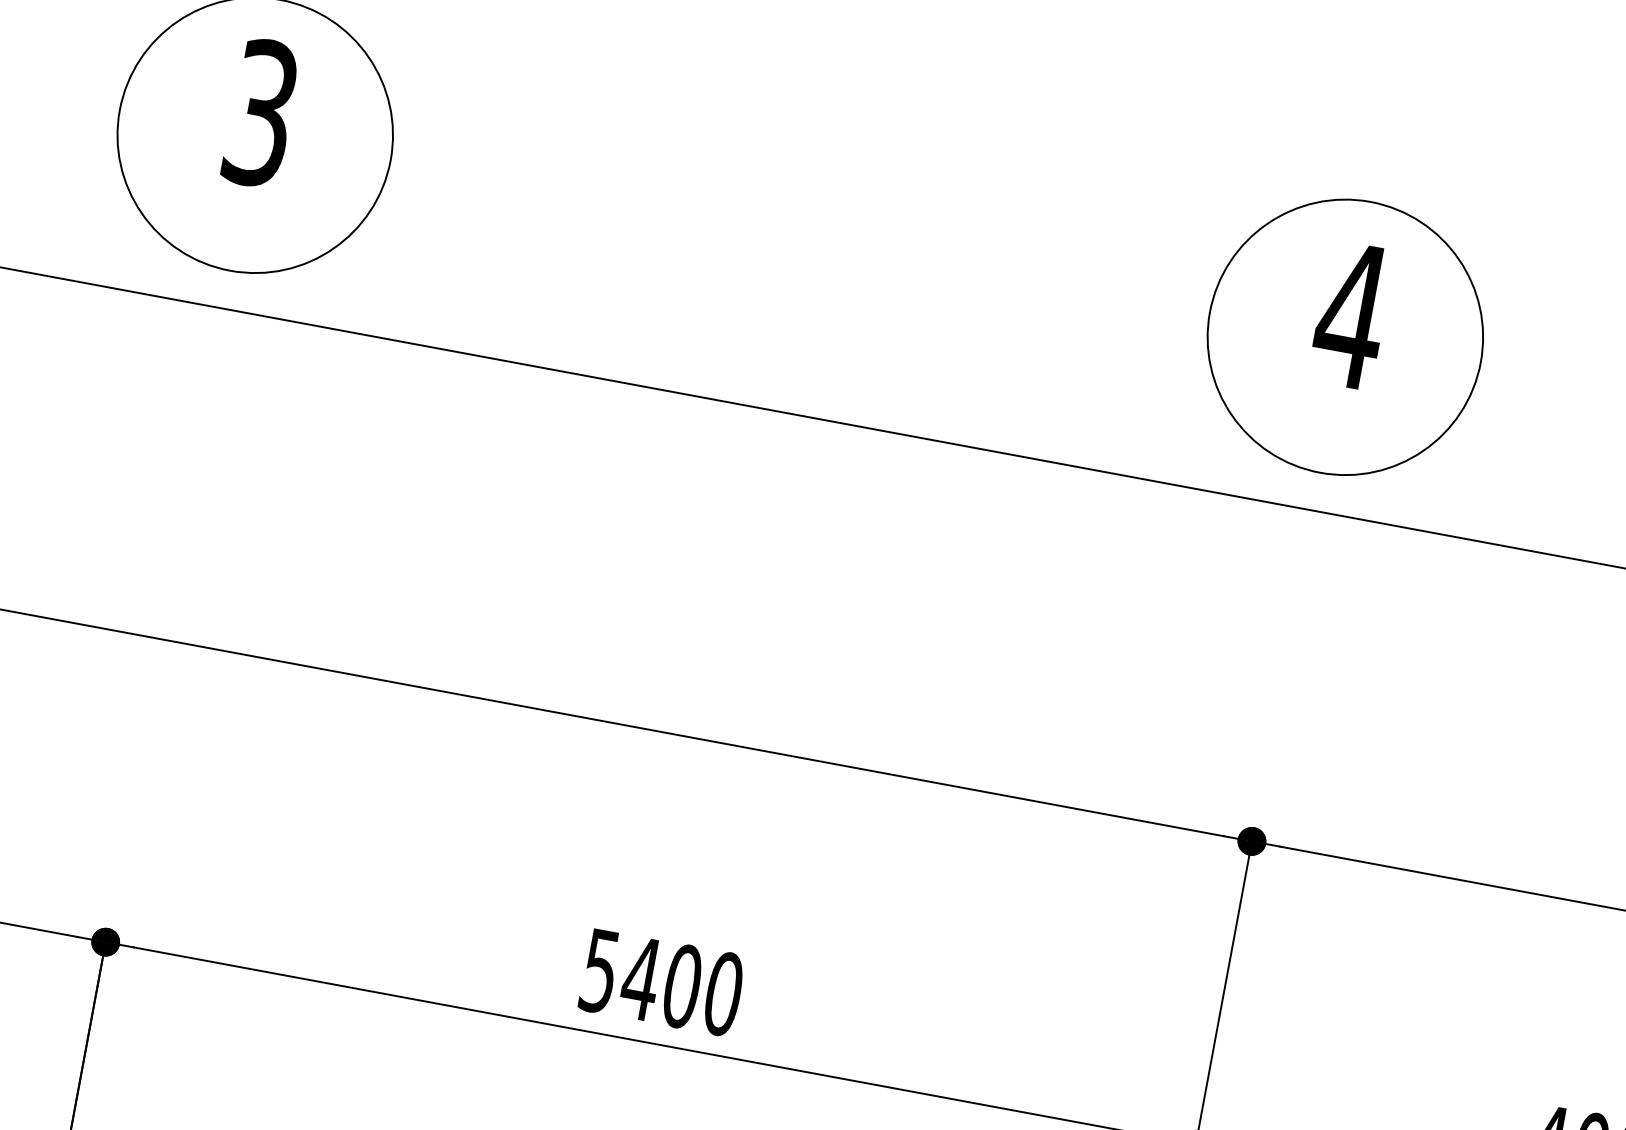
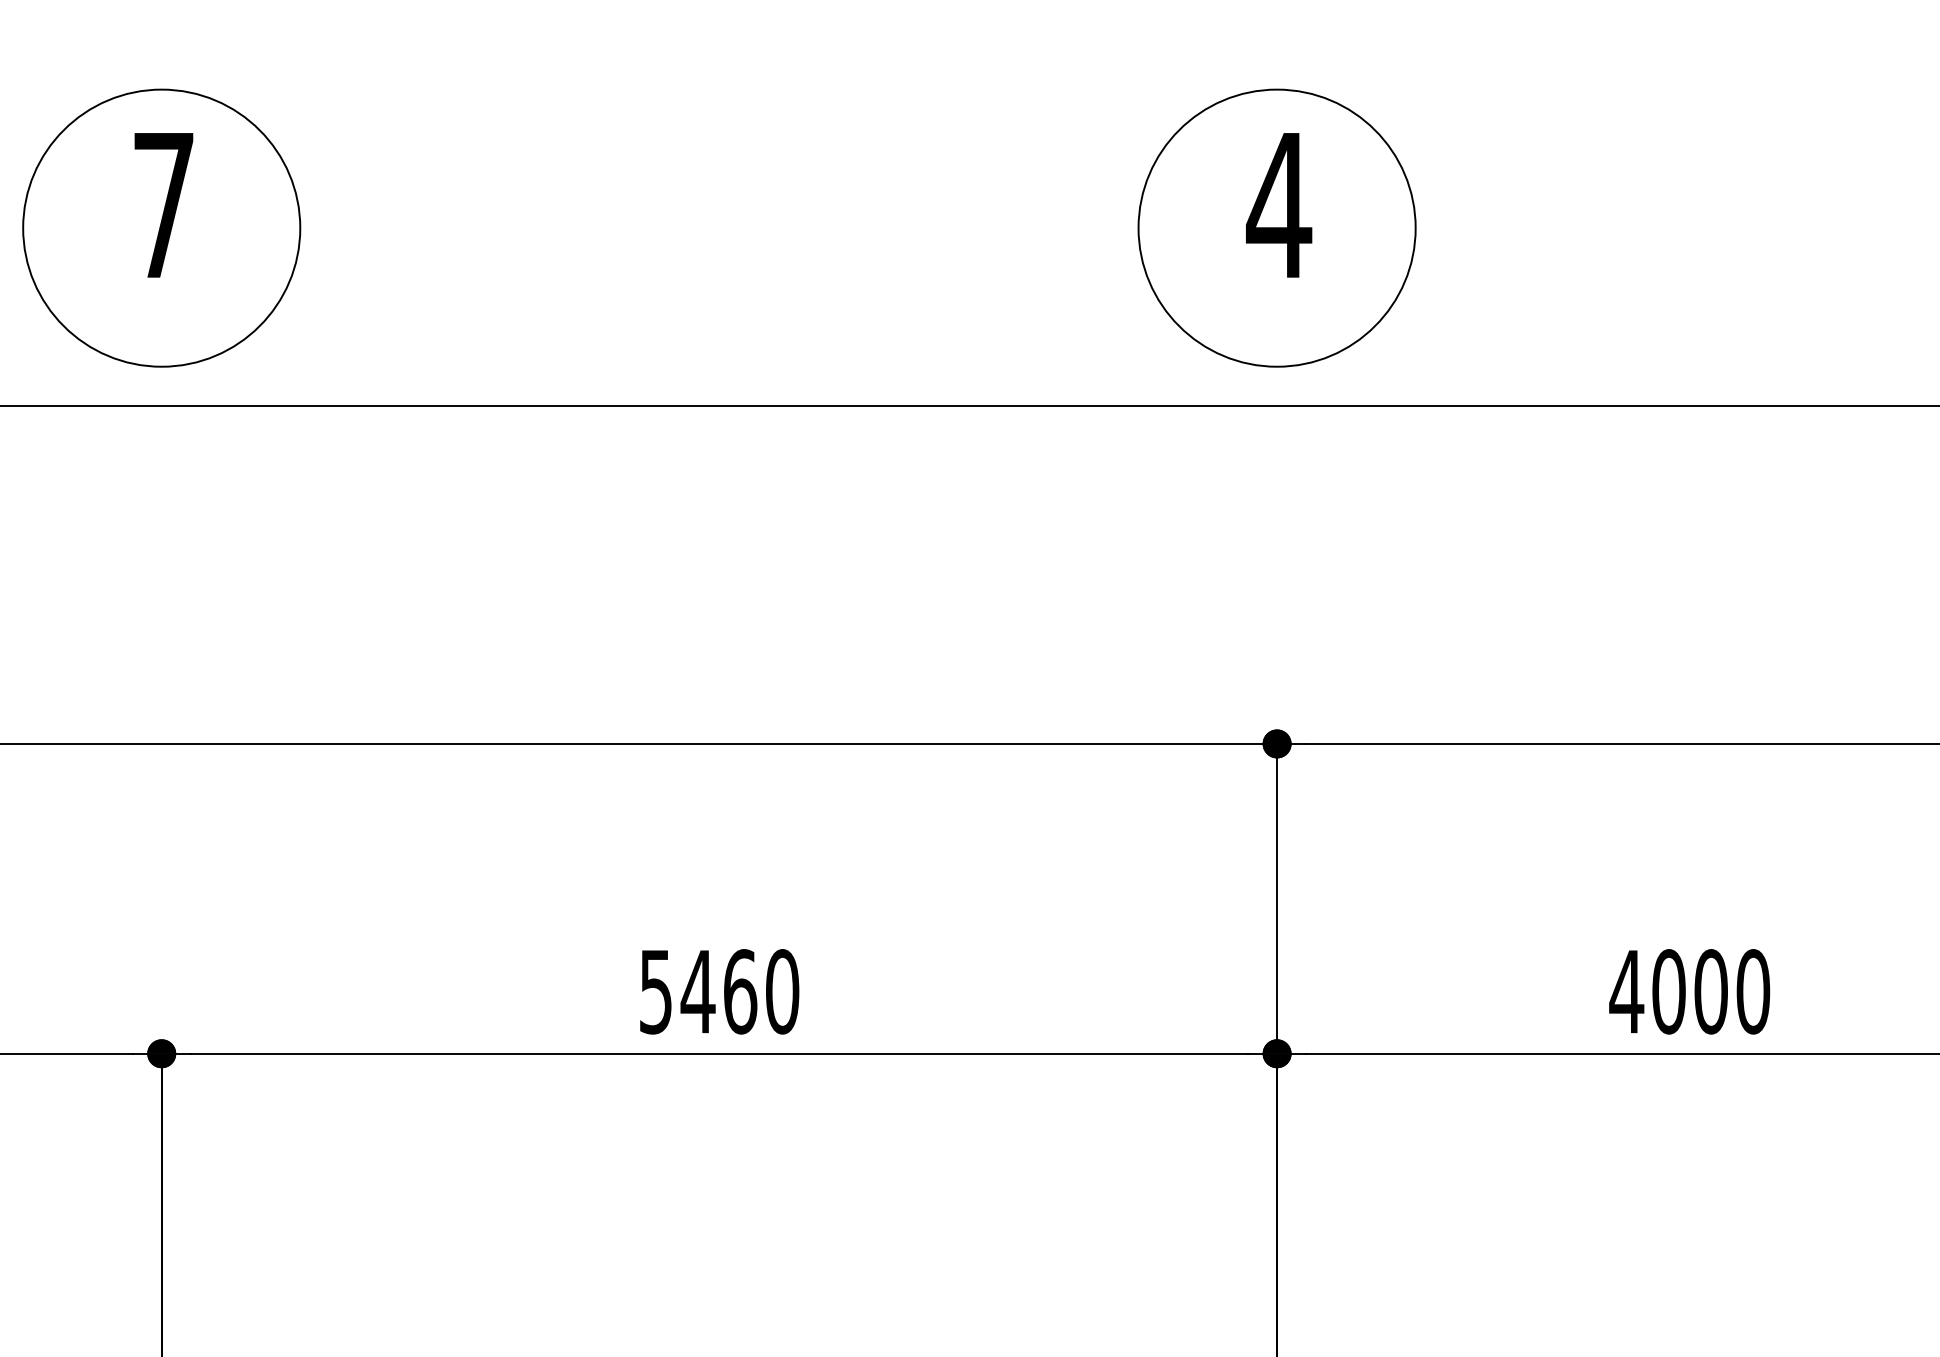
text: (261, 113) -> (163, 205), 3 -> 7
text: (682, 986) -> (740, 991), 5400 -> 5460

